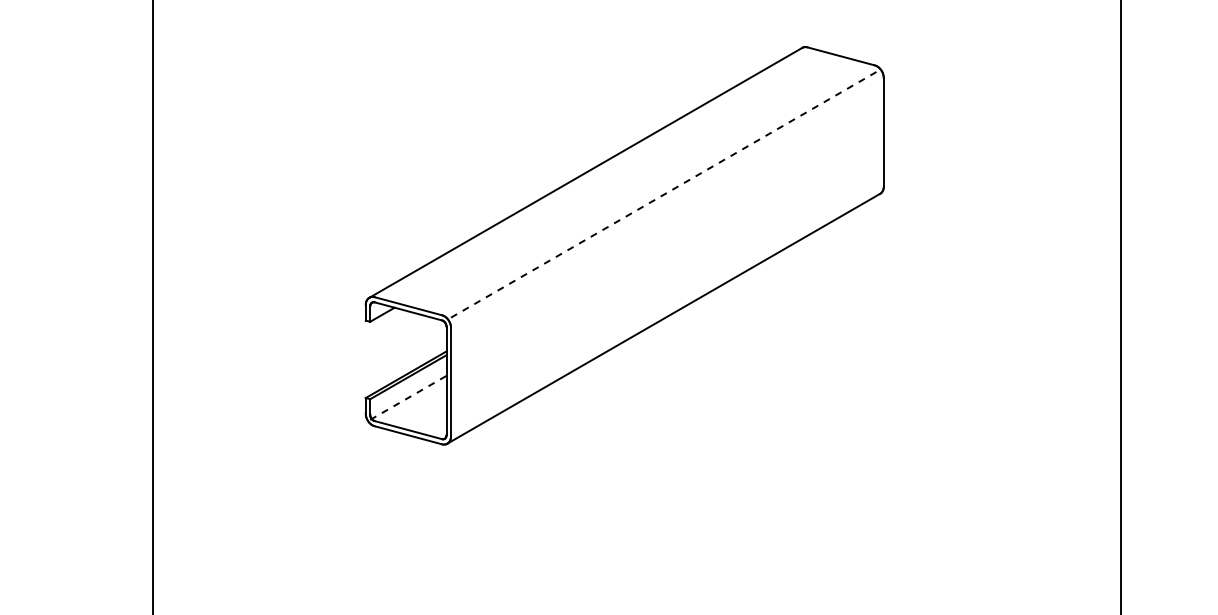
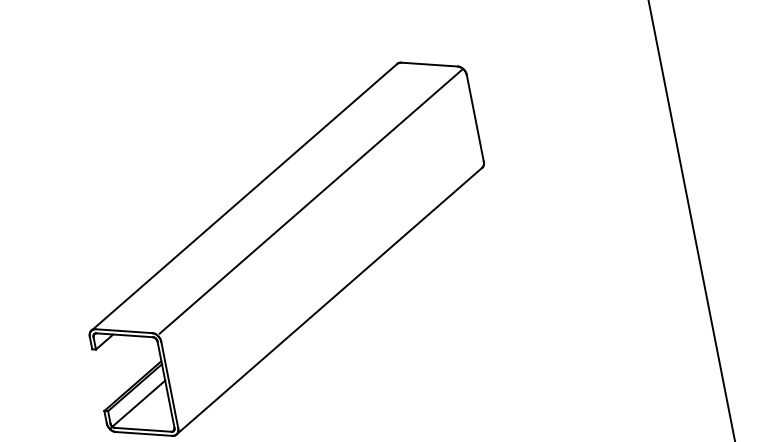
line: (665, 193) -> (311, 201), dashed -> solid
line: (408, 397) -> (138, 403), dashed -> solid

